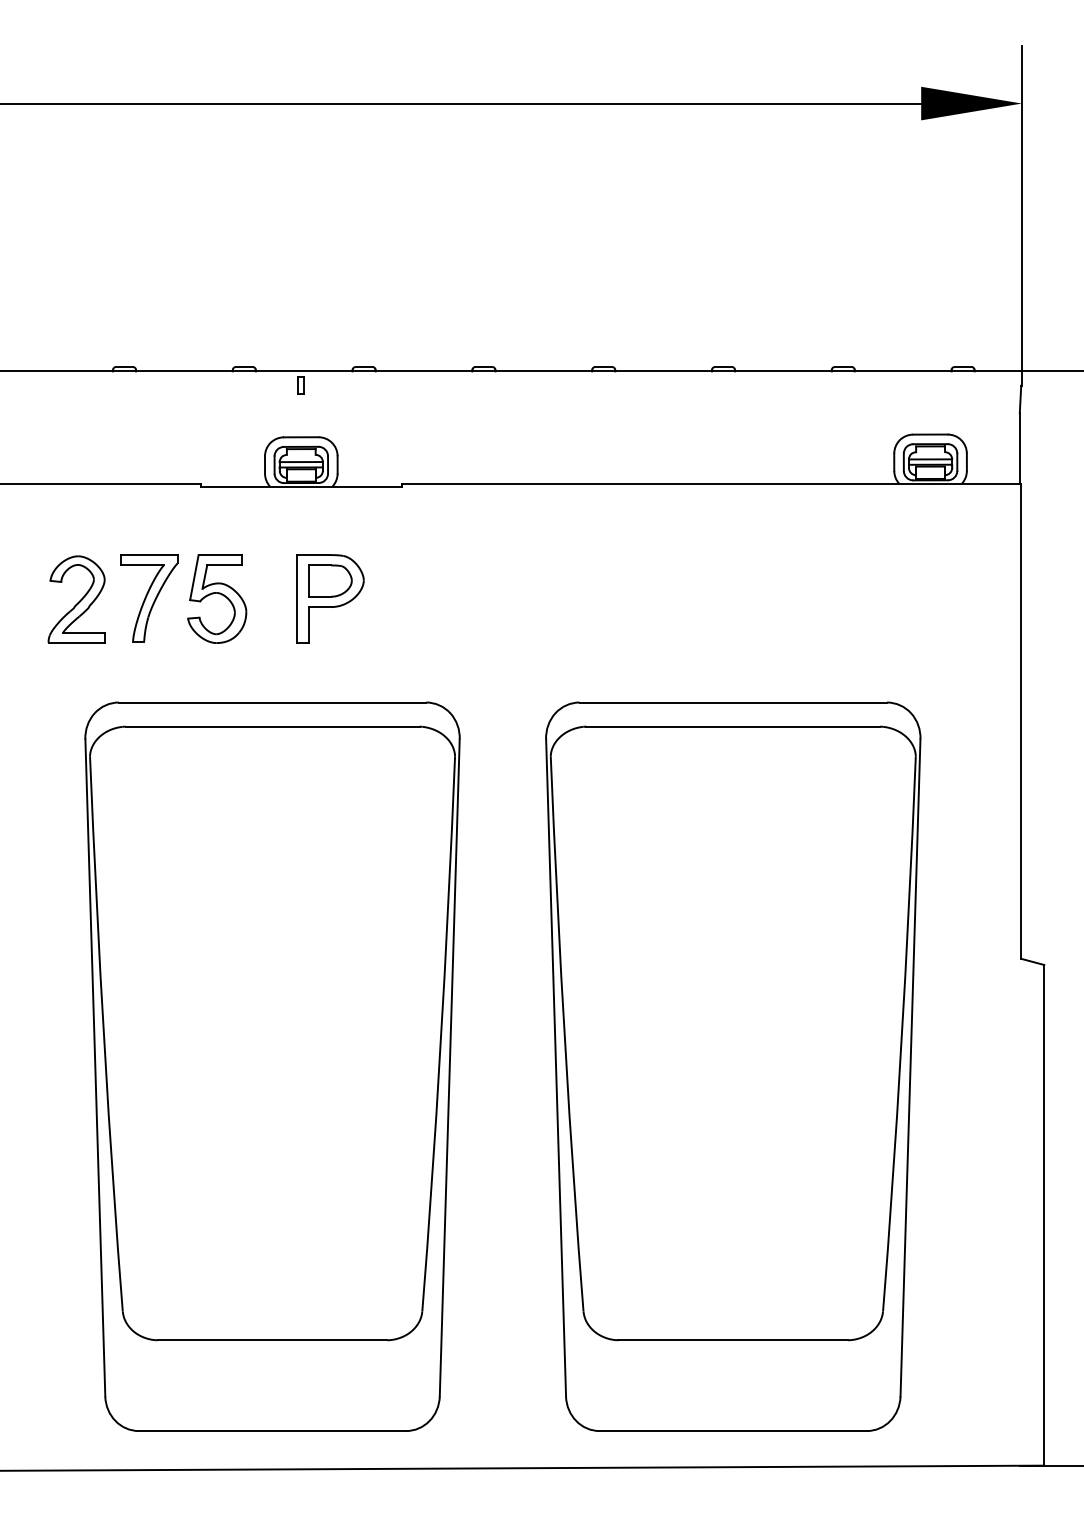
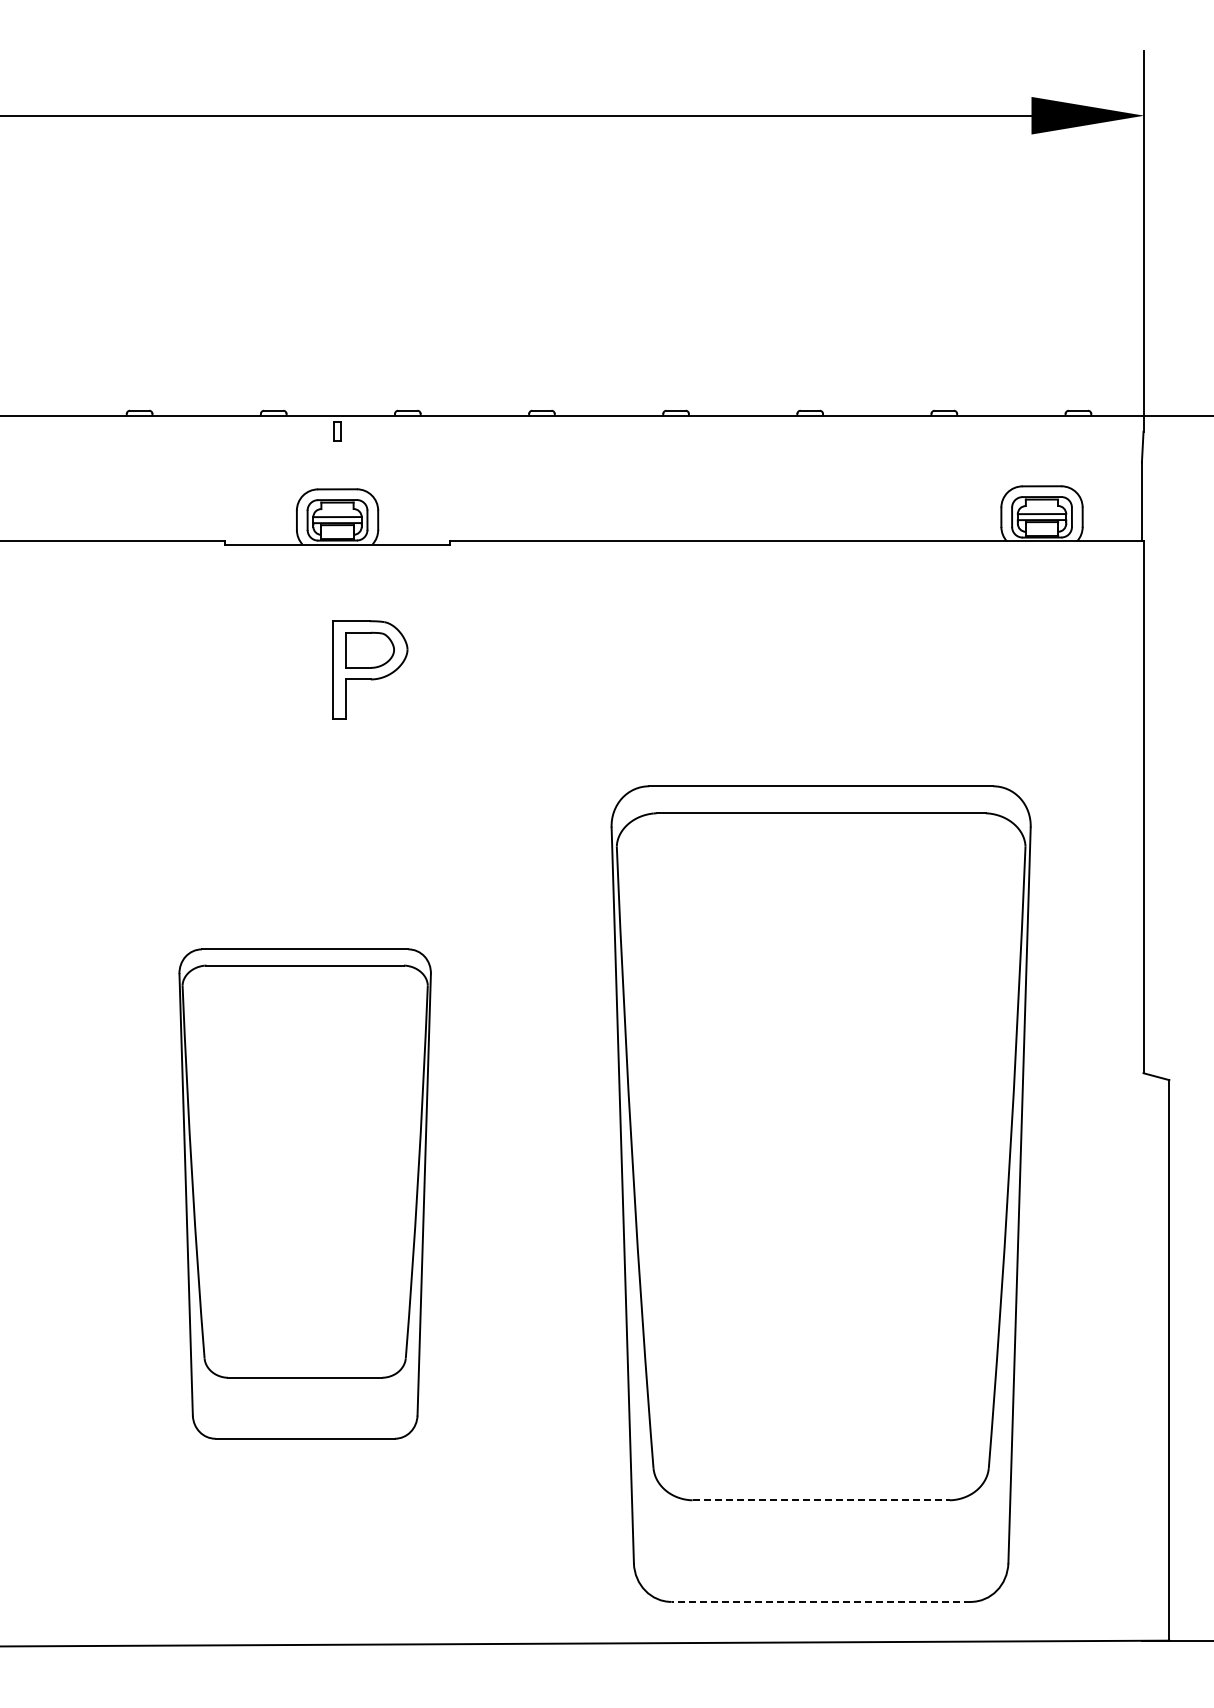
part: (149, 598) -> (167, 669), removed
part: (76, 599) -> (85, 670), removed
part: (217, 599) -> (243, 670), removed
part: (271, 1066) -> (304, 1193), size x0.6
line: (733, 1340) -> (821, 1500), solid -> dashed
line: (732, 1430) -> (820, 1601), solid -> dashed

